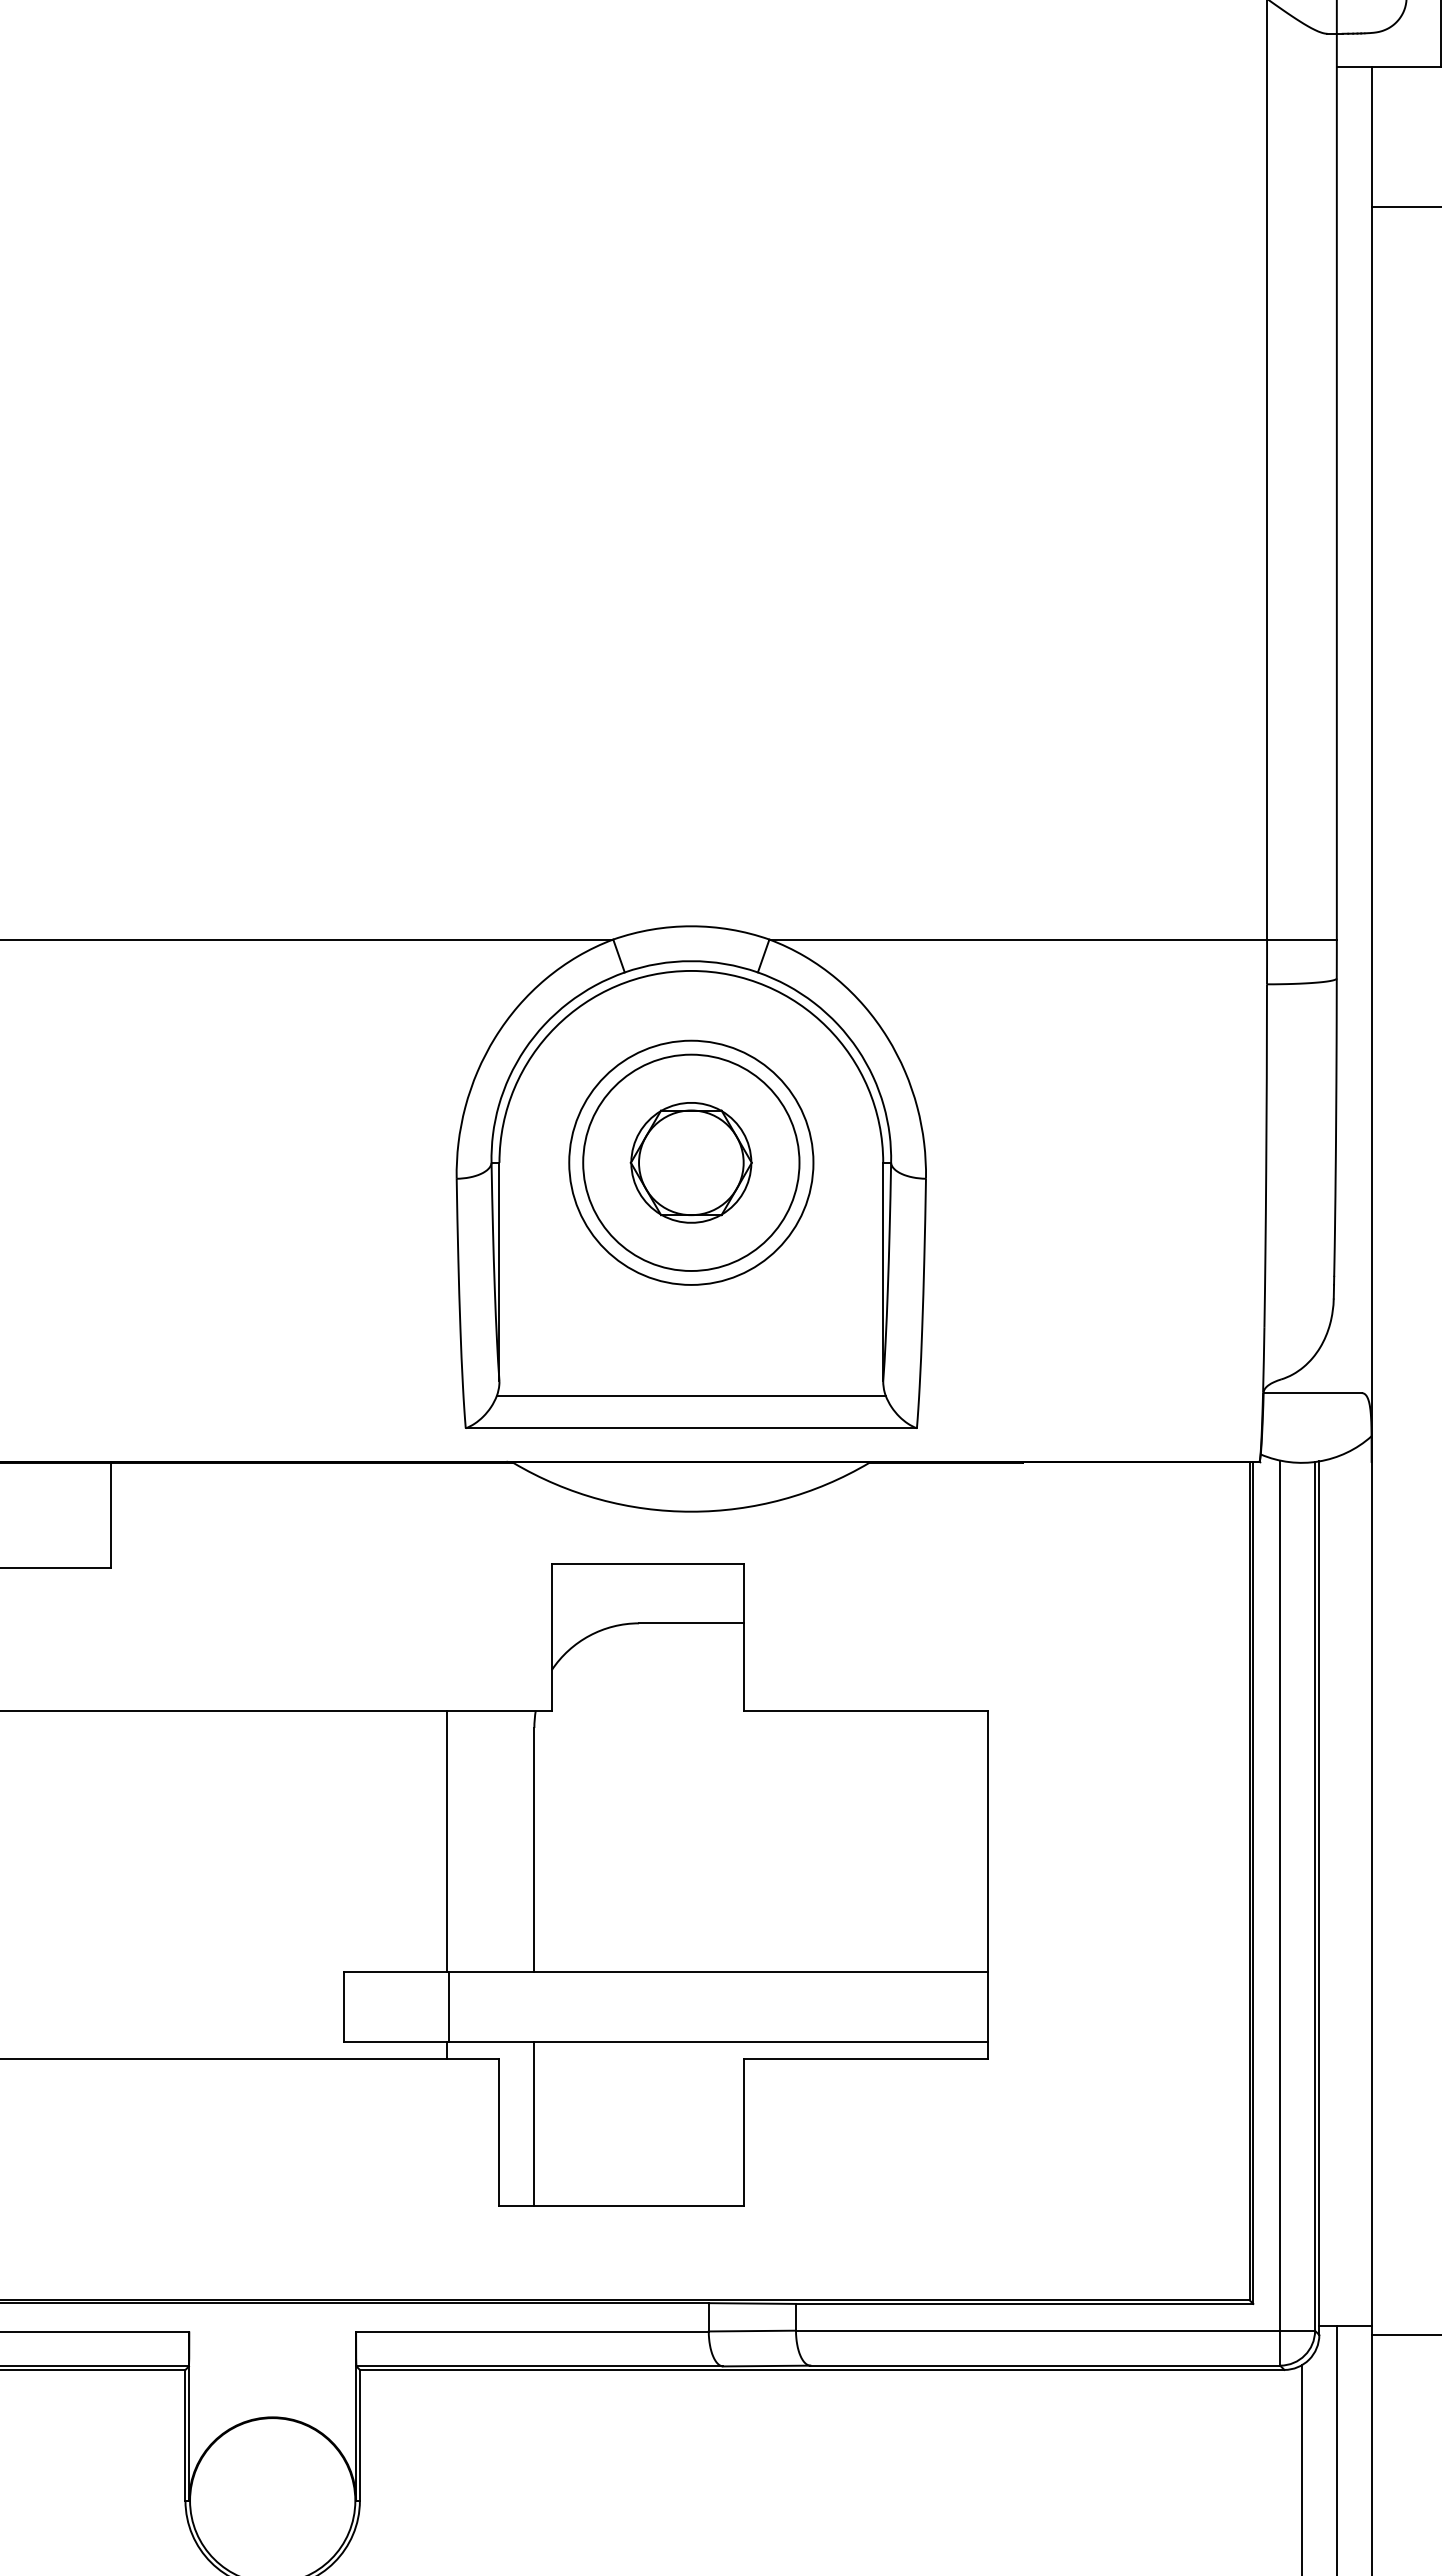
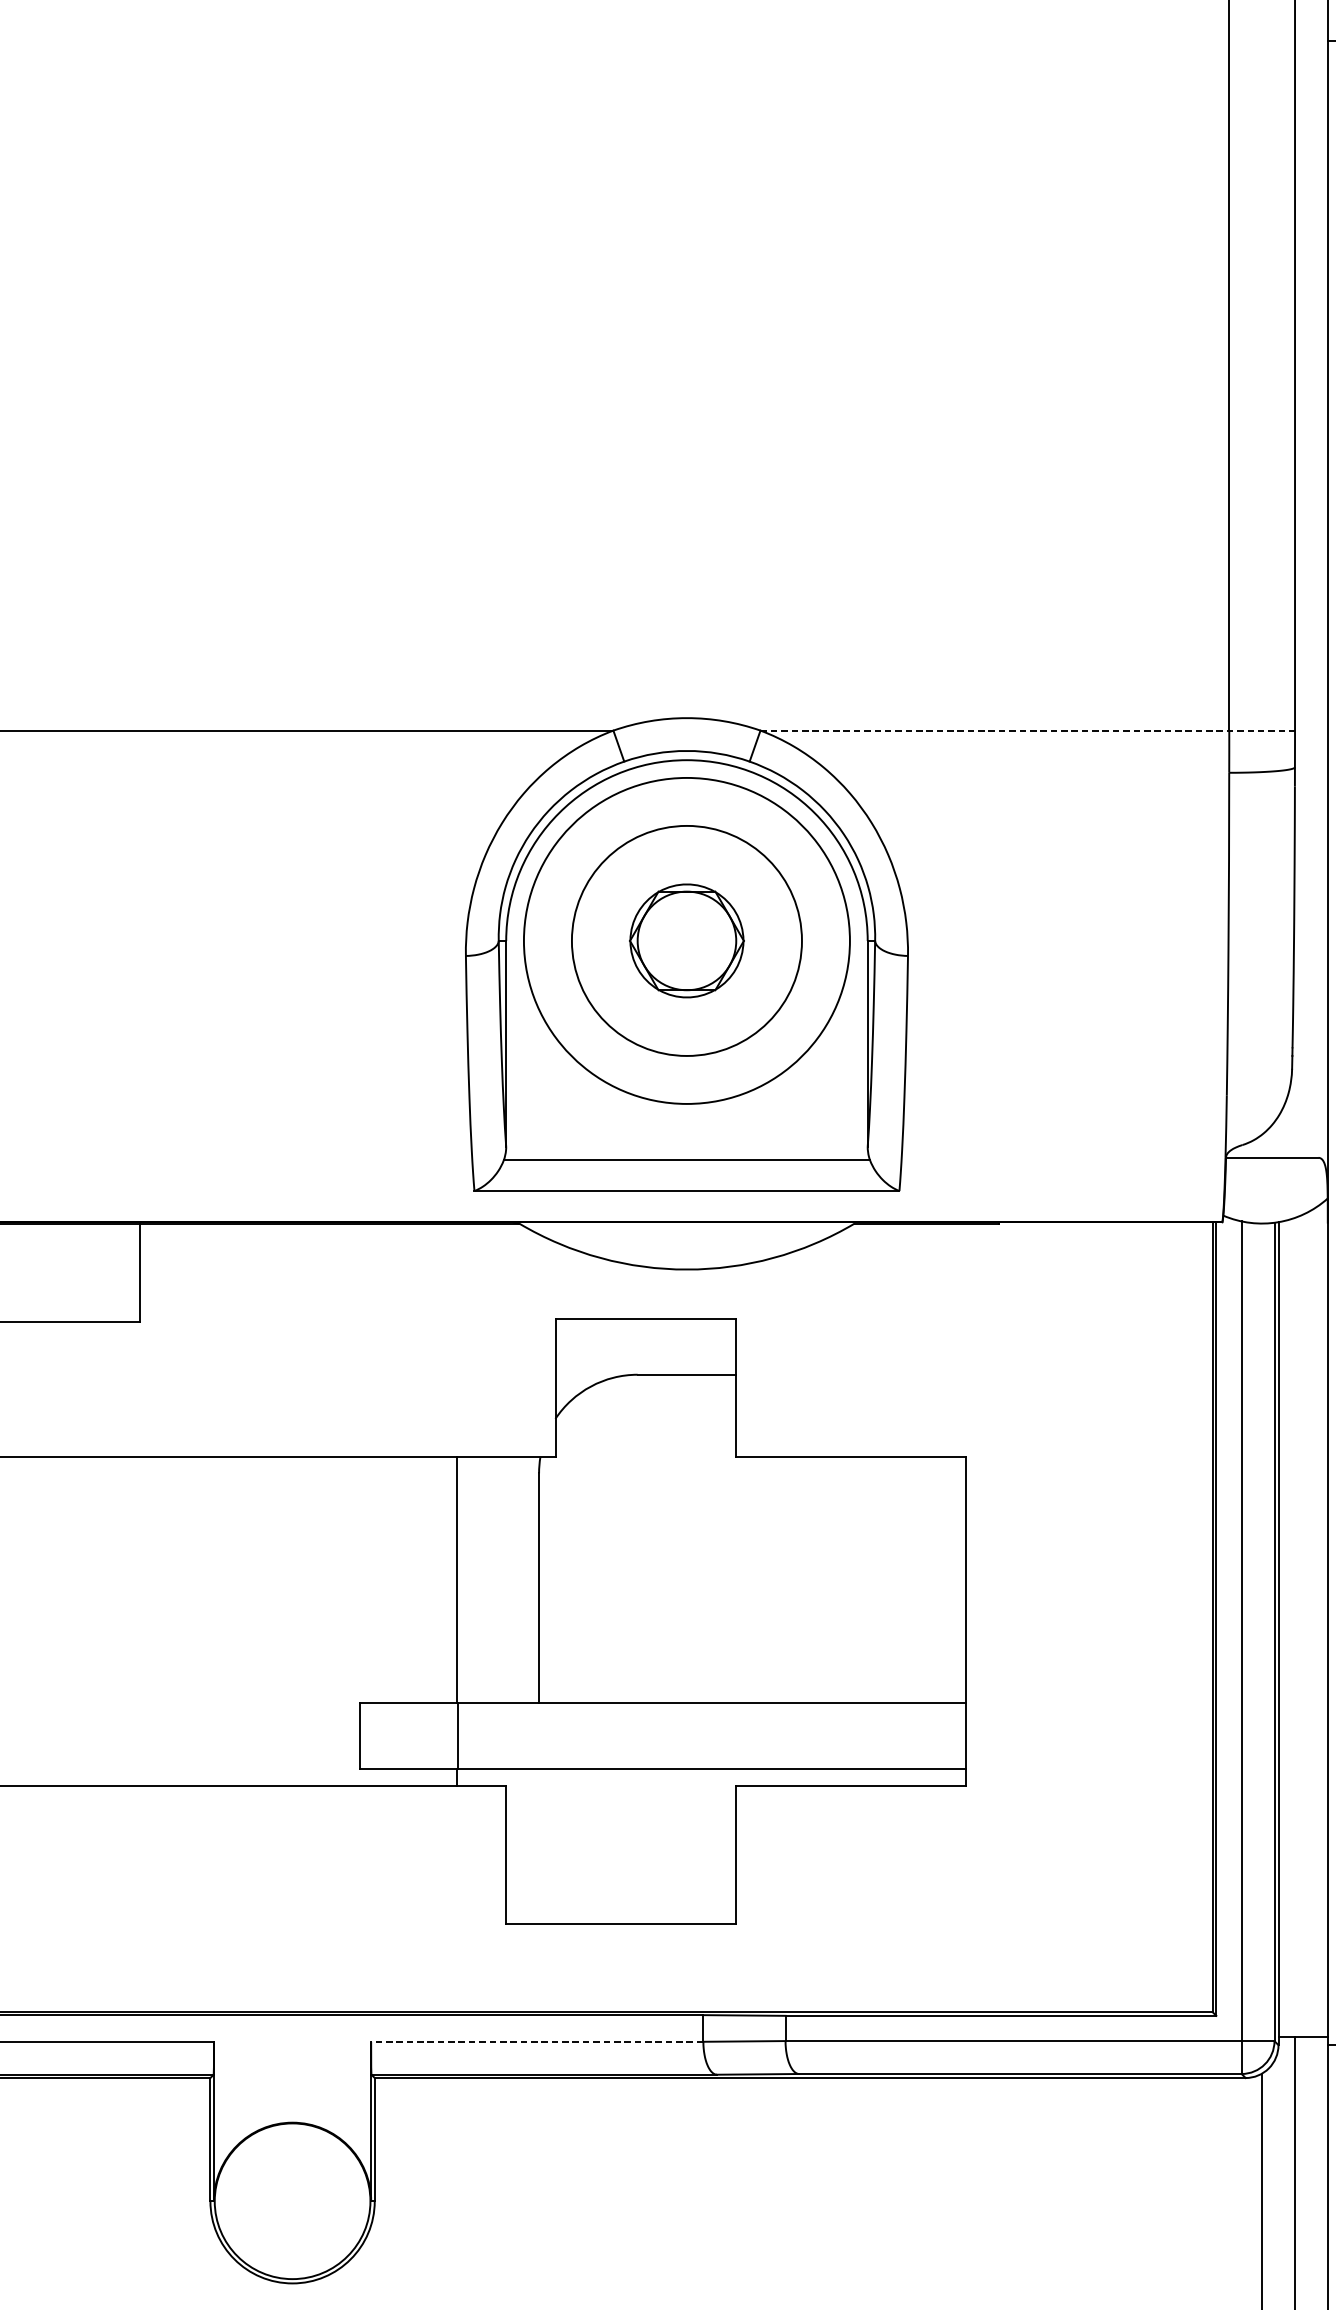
line: (1053, 939) -> (1028, 730), solid -> dashed
circle: (691, 1162) -> (687, 940), size x1.6
line: (534, 2123) -> (539, 1845), removed
line: (531, 2331) -> (536, 2041), solid -> dashed

